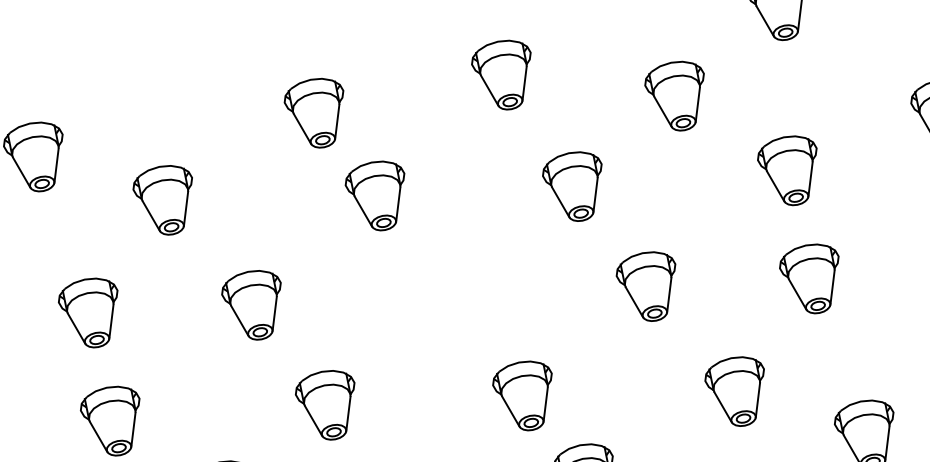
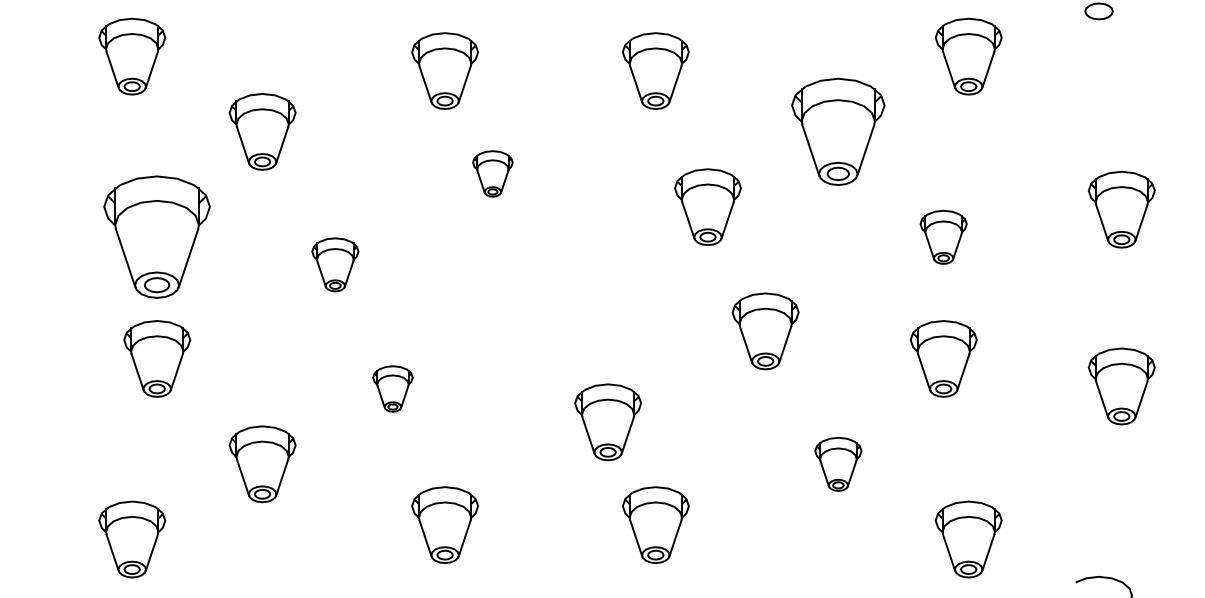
part: (678, 96) -> (838, 131), size x1.4
part: (790, 171) -> (943, 237), size x0.7
part: (378, 196) -> (492, 173), size x0.6
part: (254, 305) -> (335, 264), size x0.7
part: (91, 313) -> (157, 237), size x1.6
part: (738, 392) -> (838, 464), size x0.7
part: (328, 405) -> (392, 388), size x0.6

